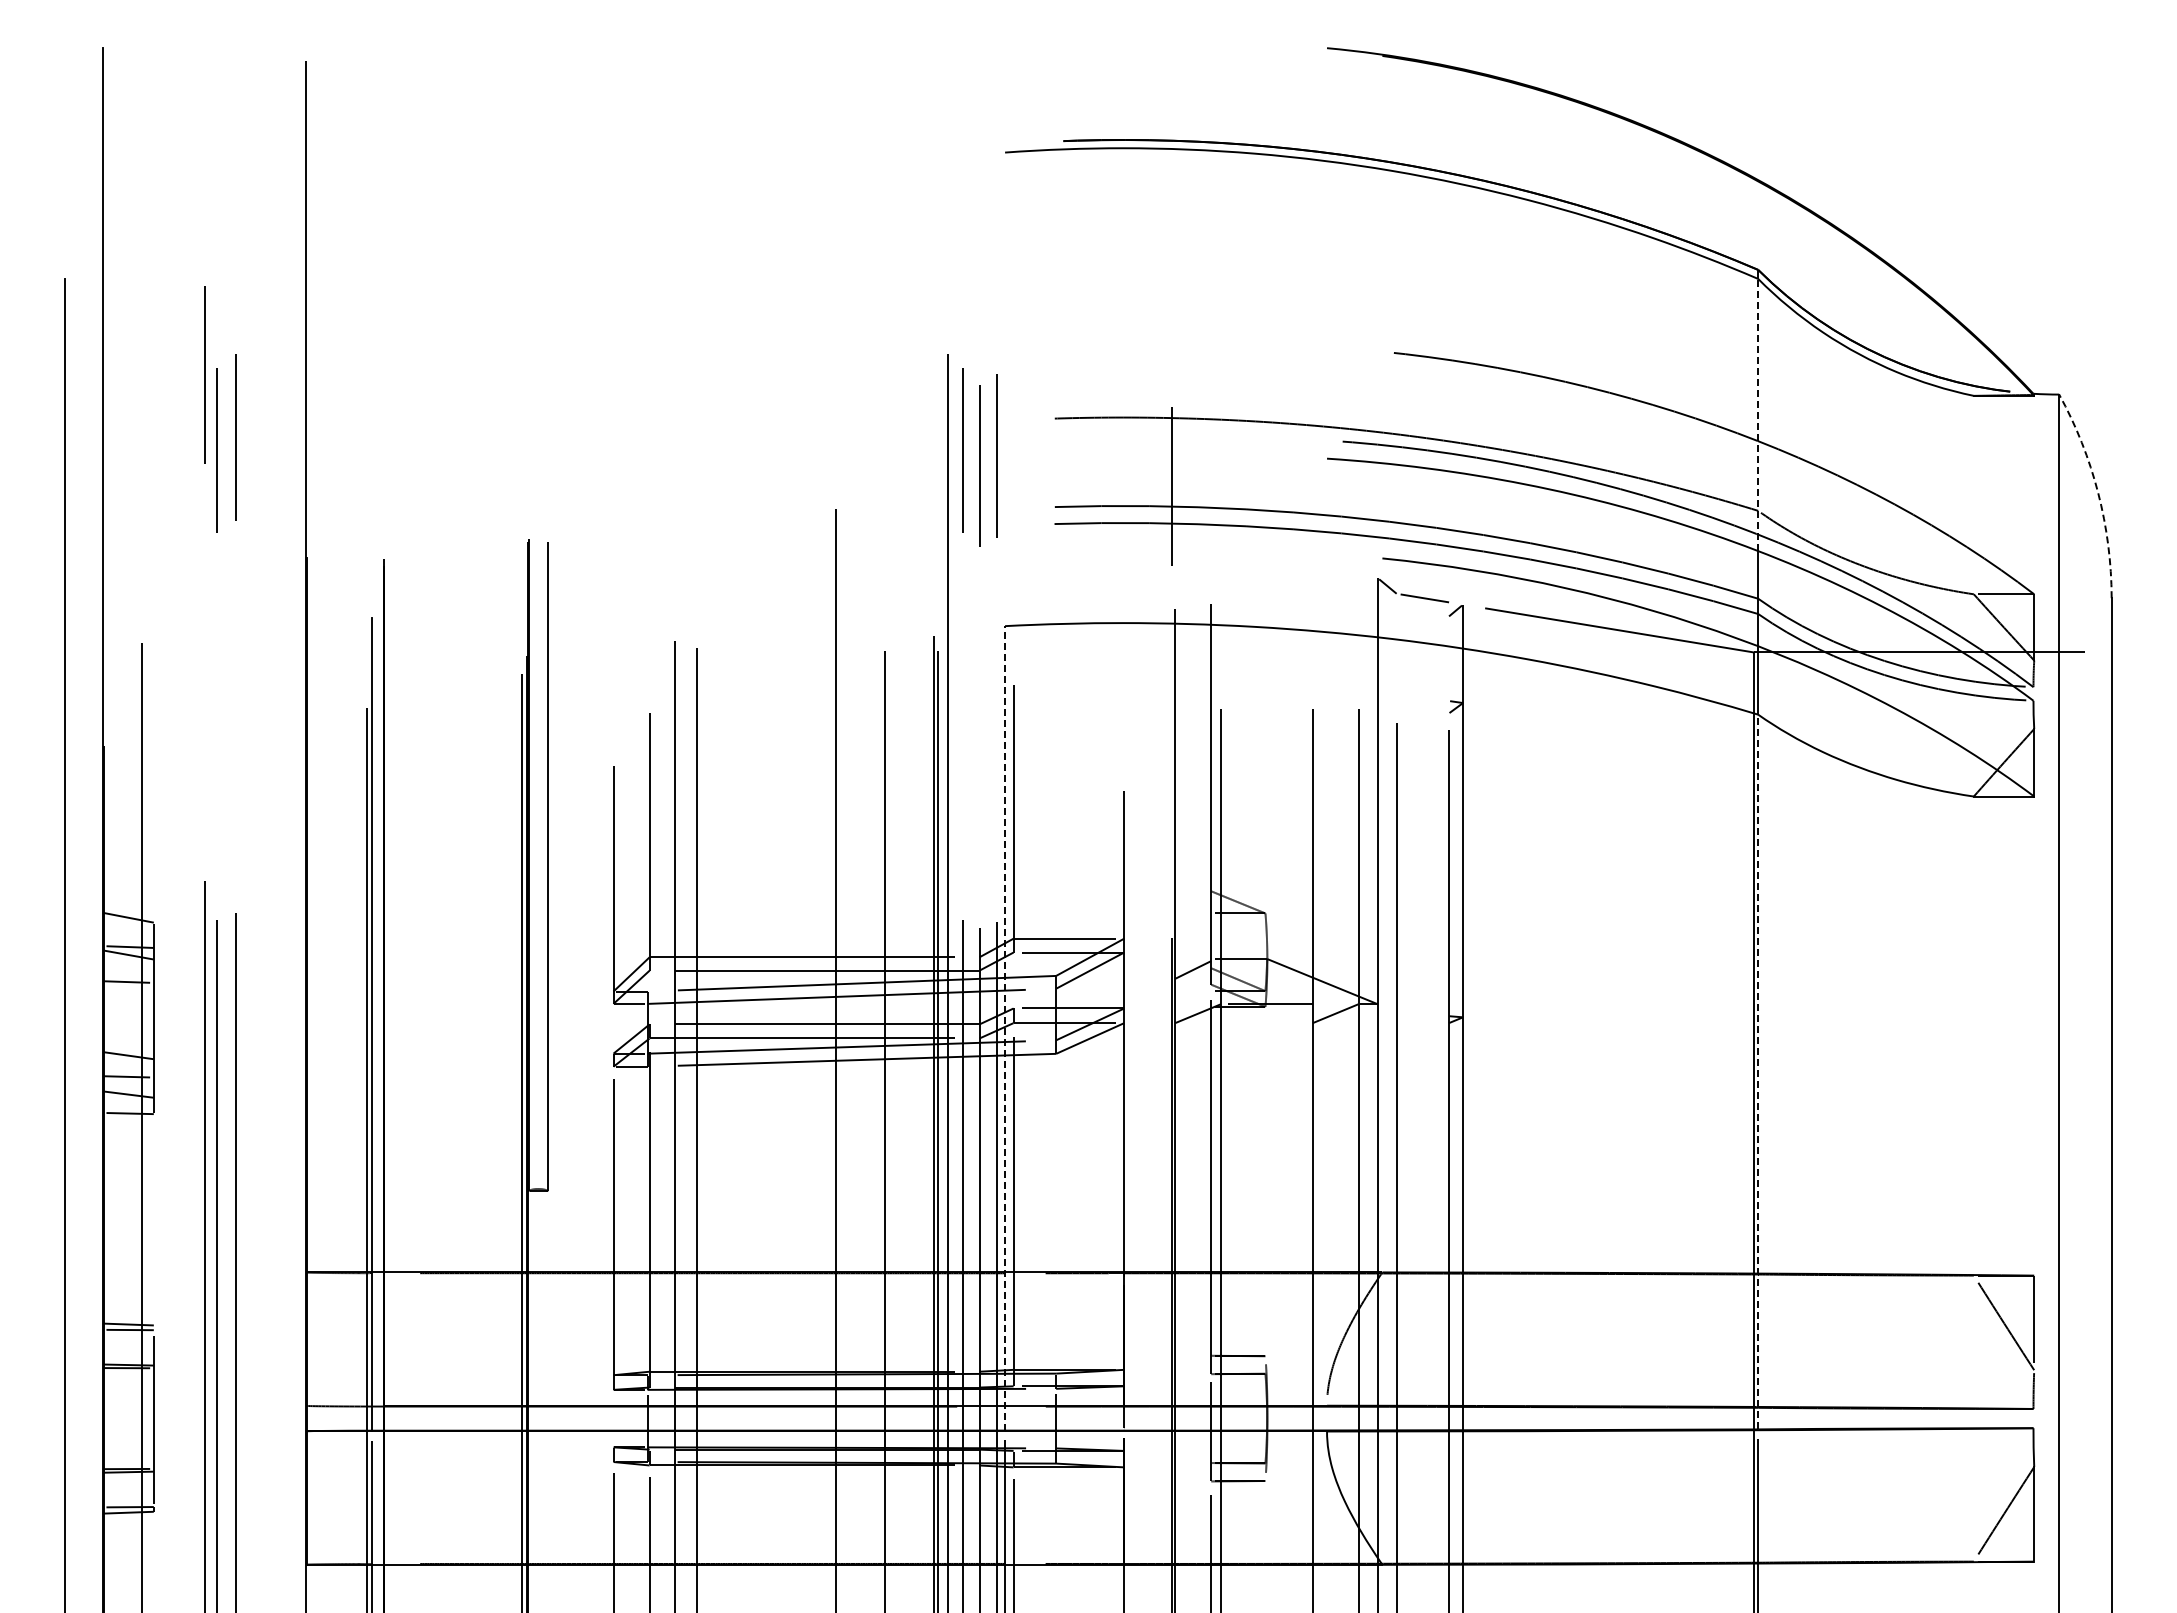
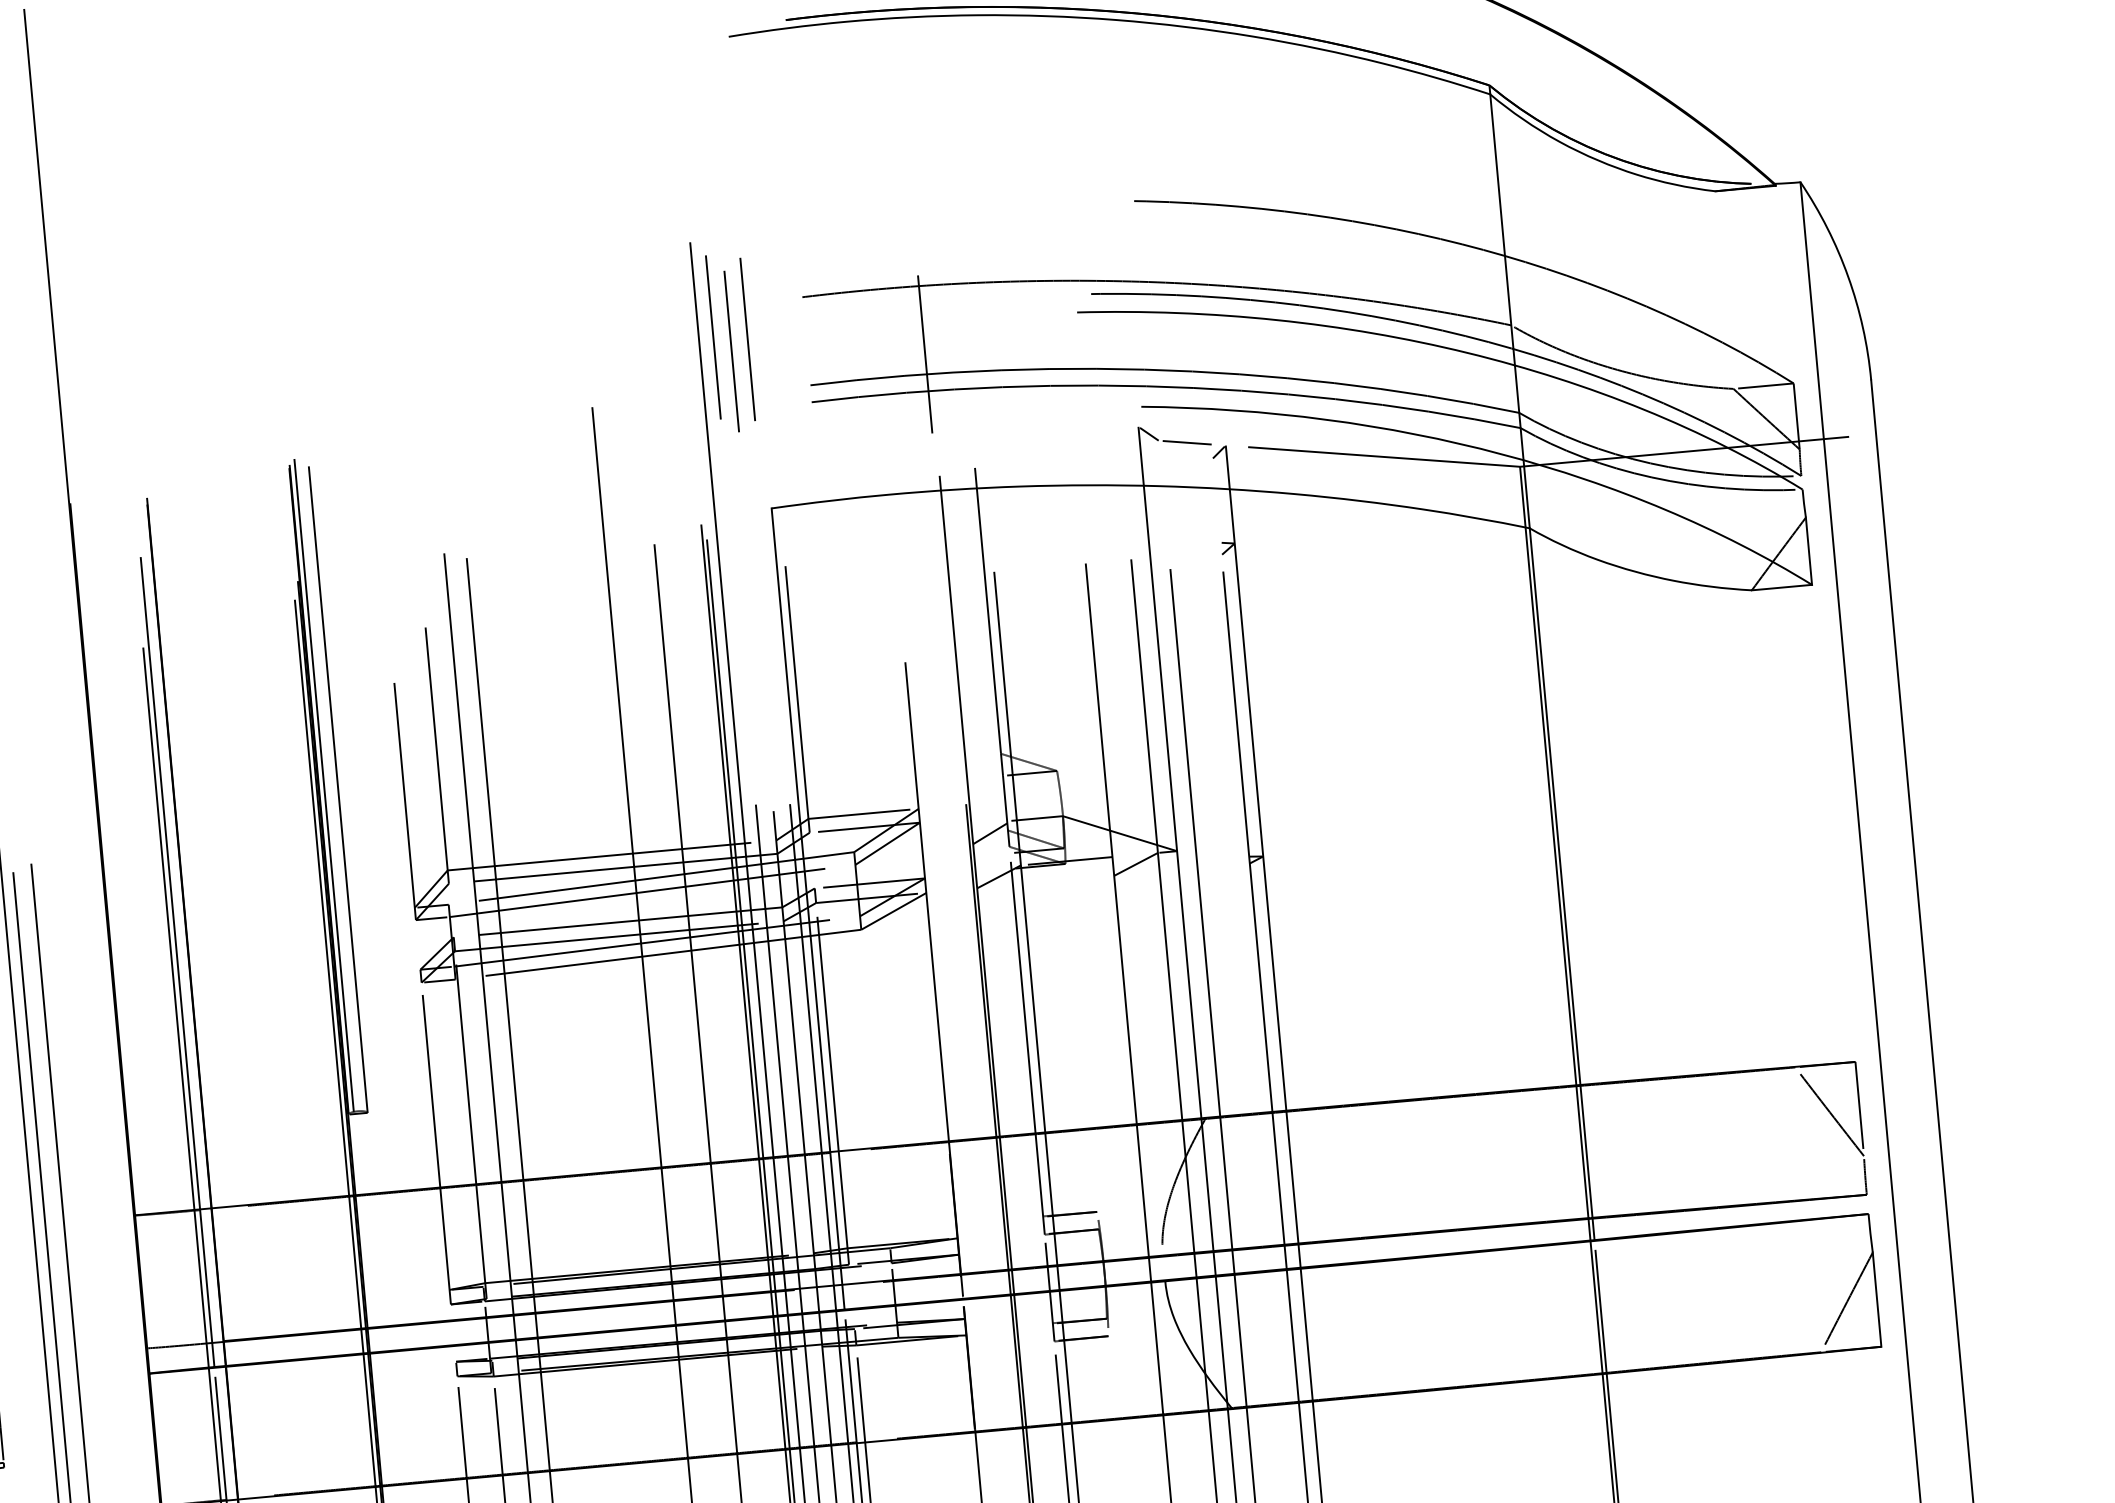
line: (1758, 414) -> (1502, 229), dashed -> solid
arc: (2098, 493) -> (1848, 277), dashed -> solid
line: (534, 861) -> (324, 785), added
line: (1005, 1027) -> (808, 908), dashed -> solid
line: (1758, 1071) -> (1562, 883), dashed -> solid

